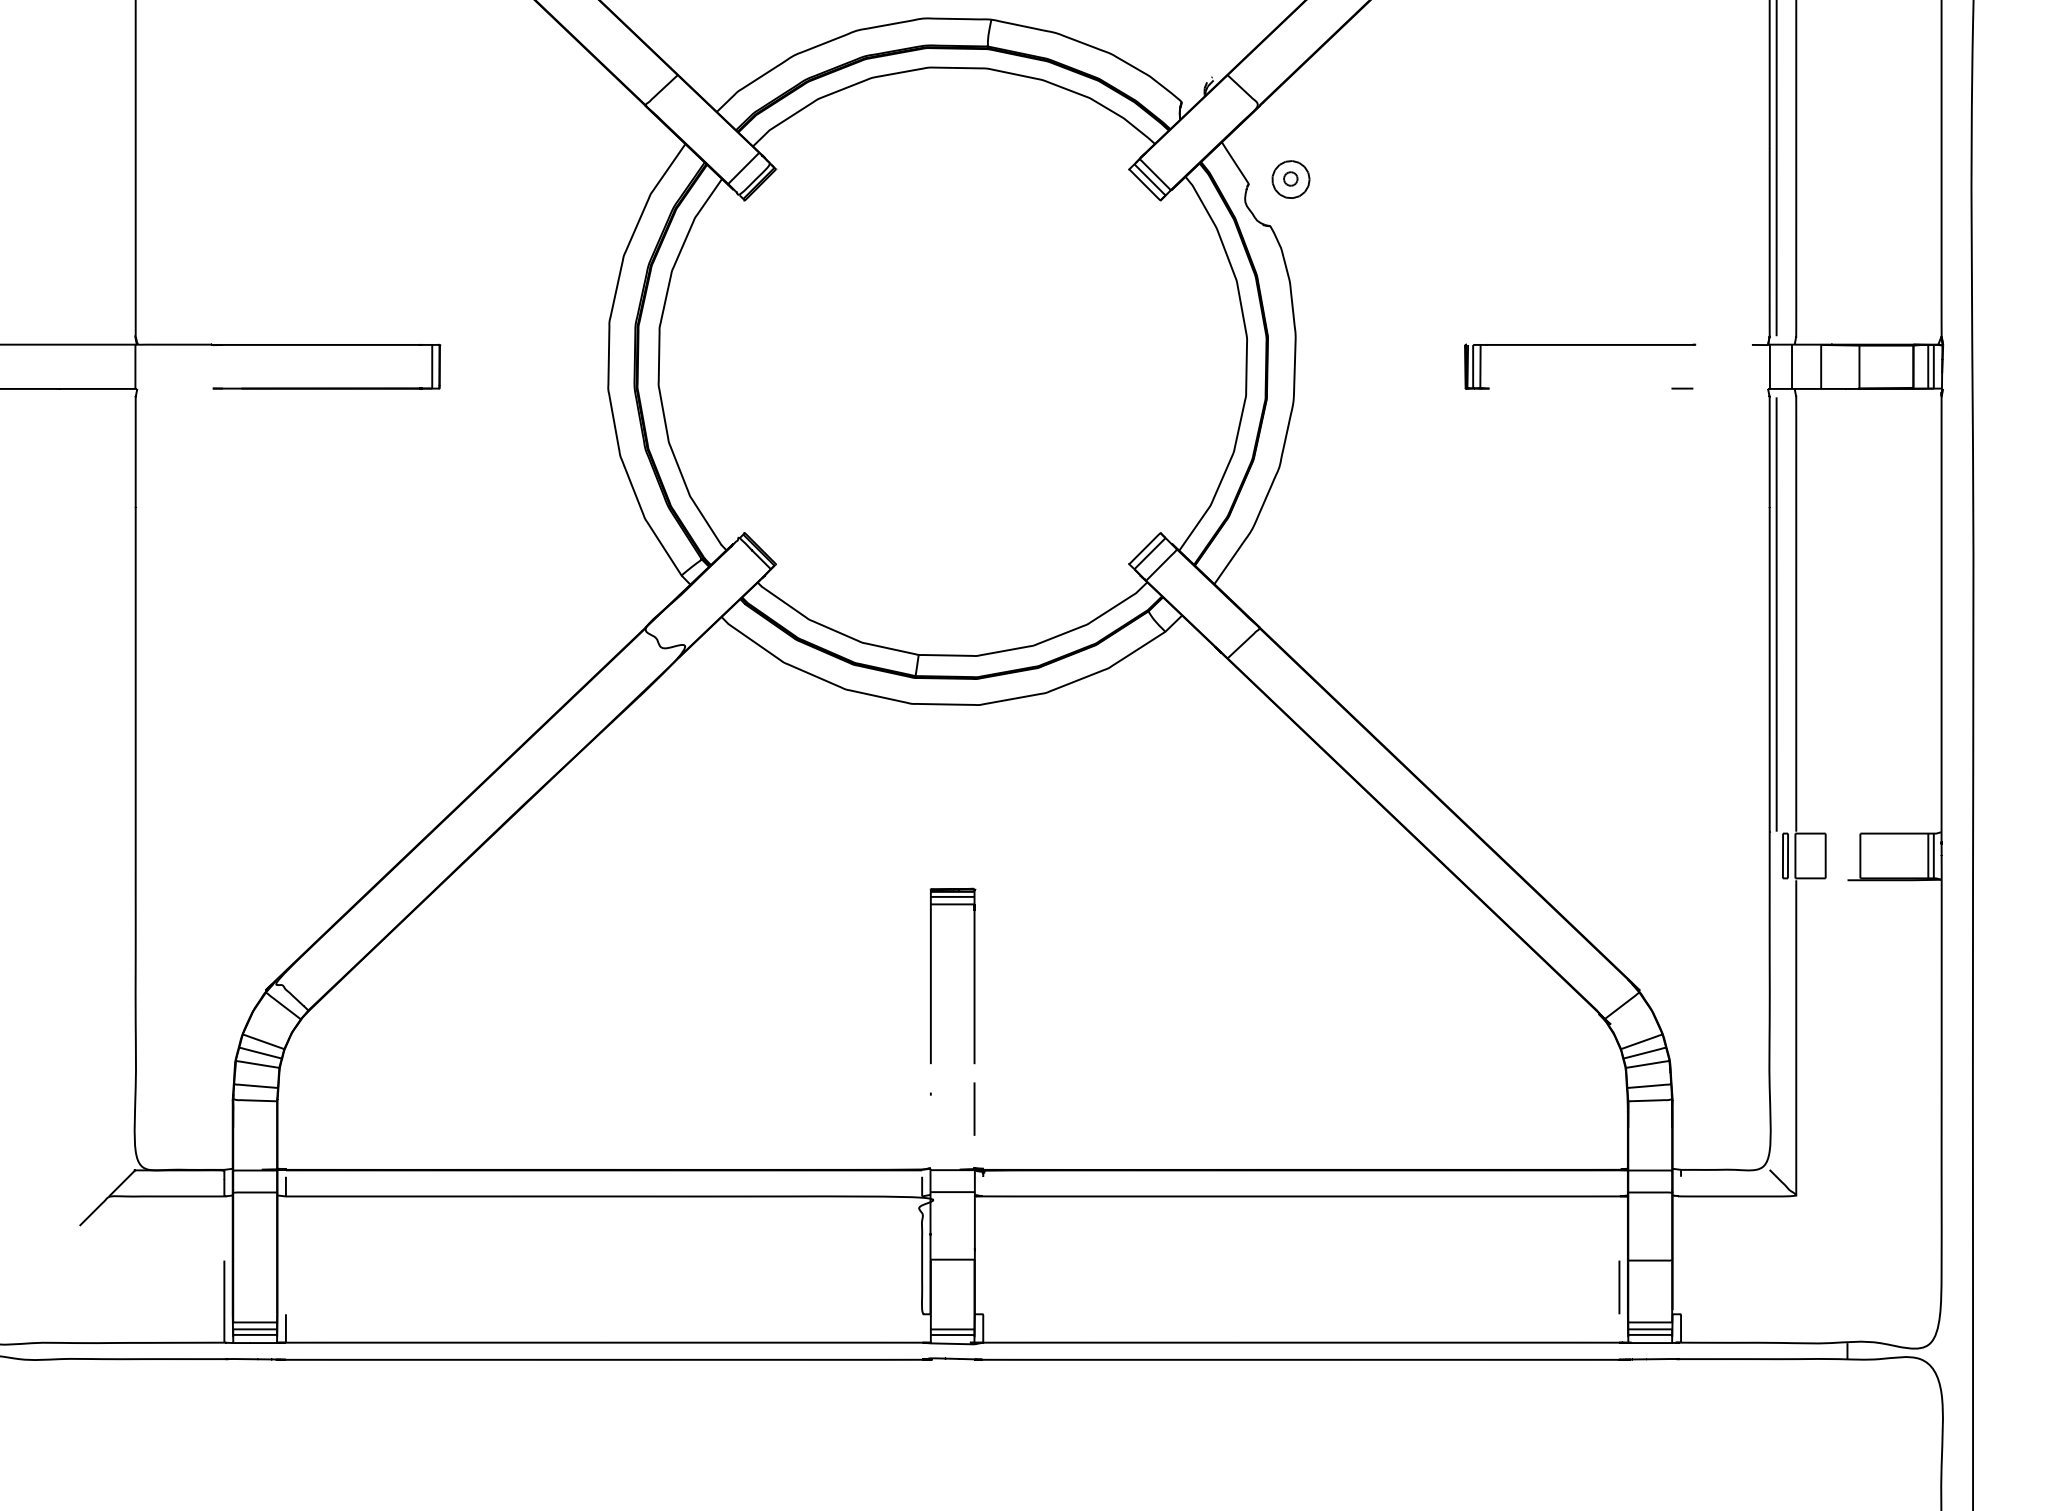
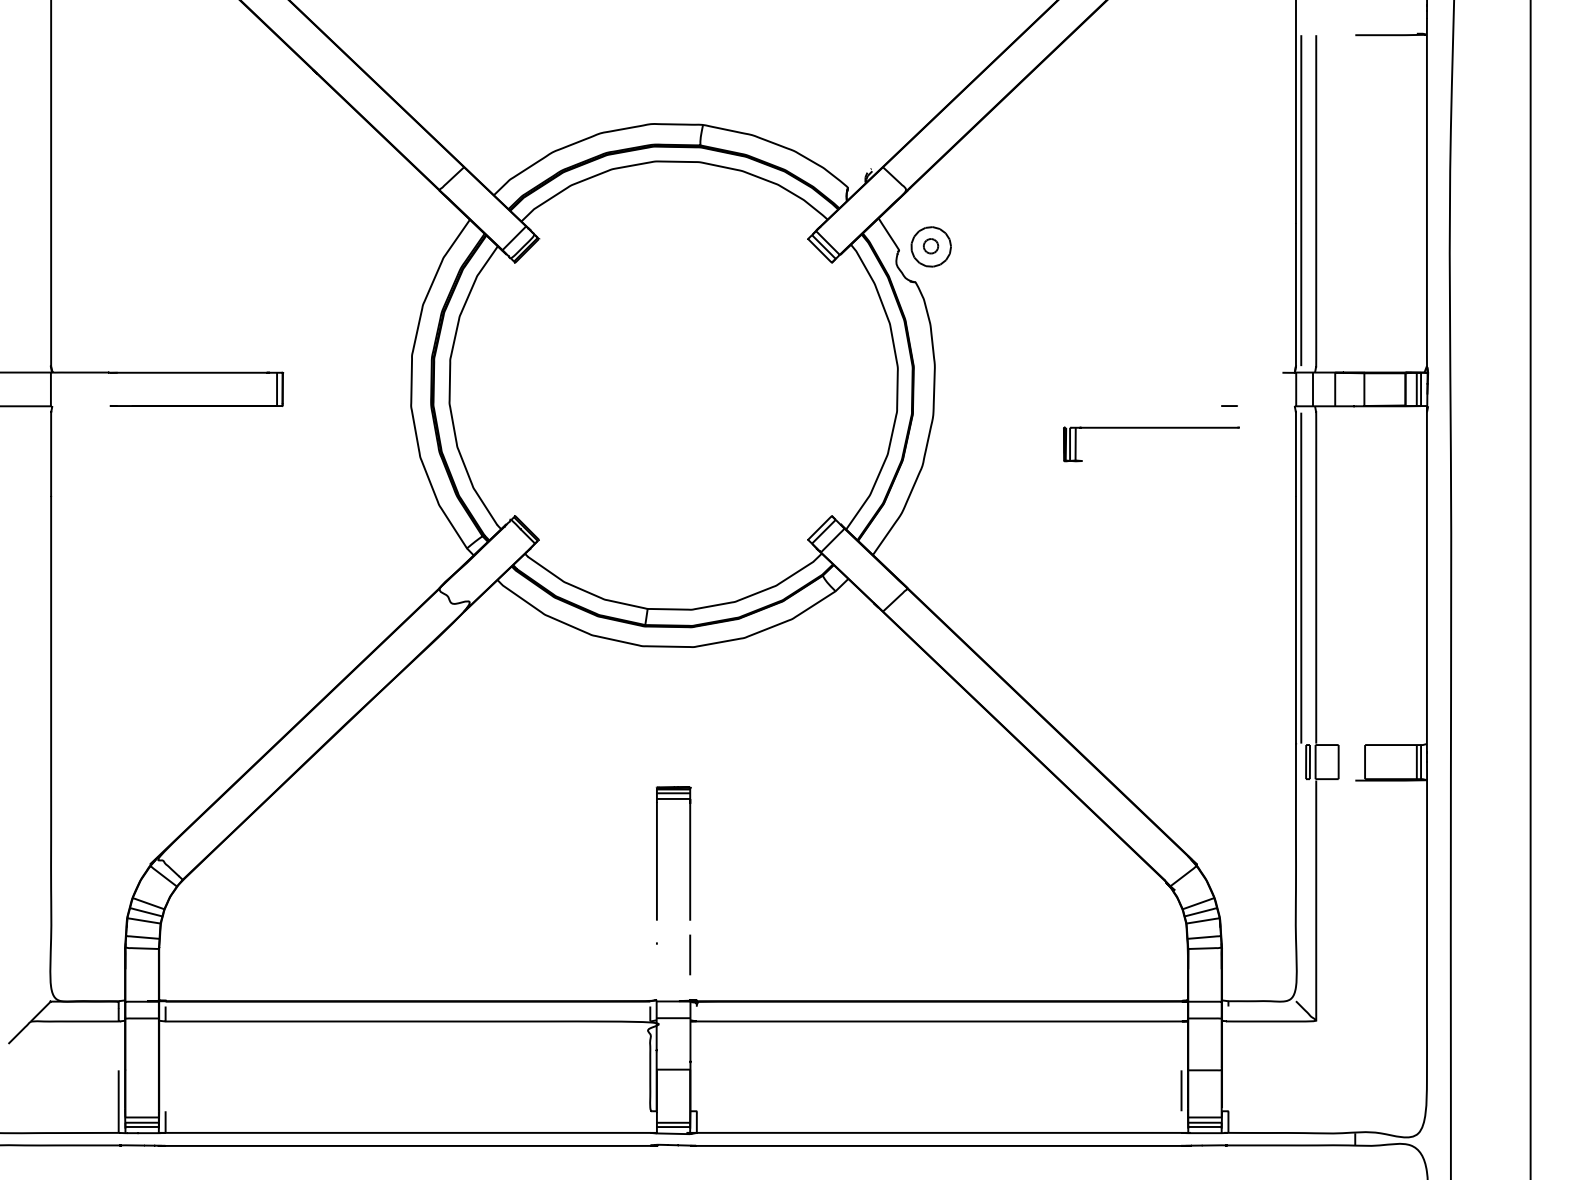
part: (1291, 179) -> (931, 246), size x1.4
part: (1580, 345) -> (1151, 428), moved

